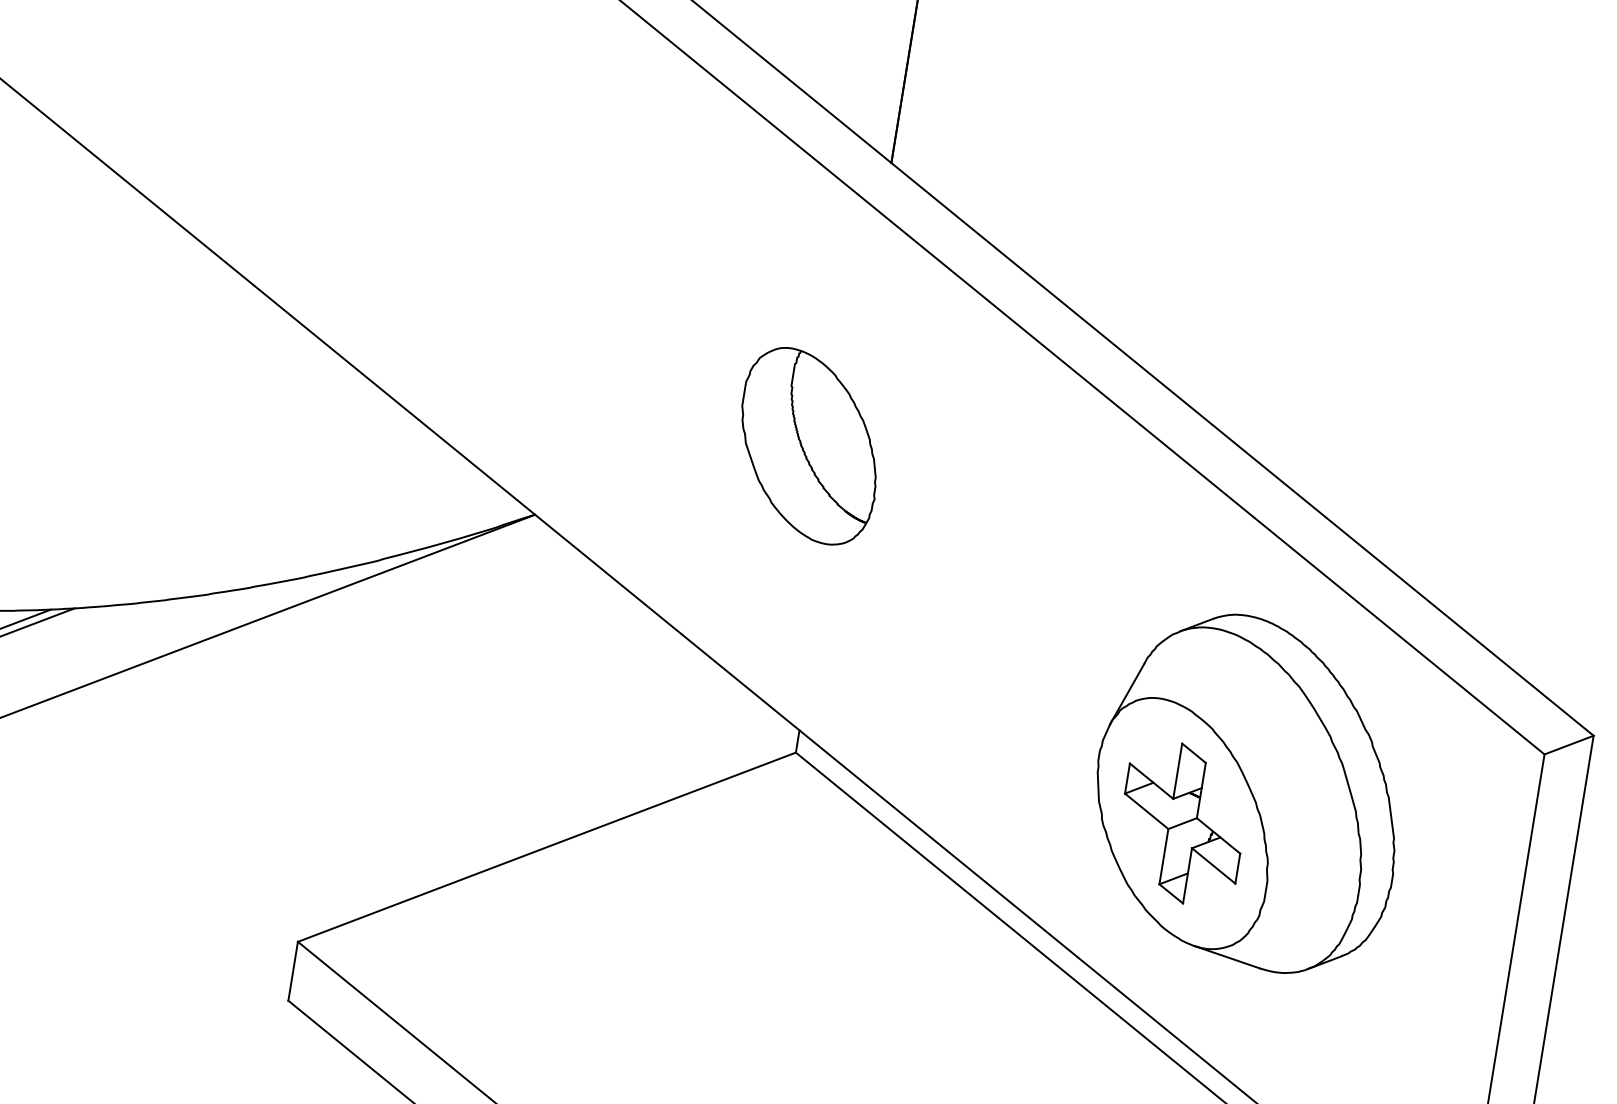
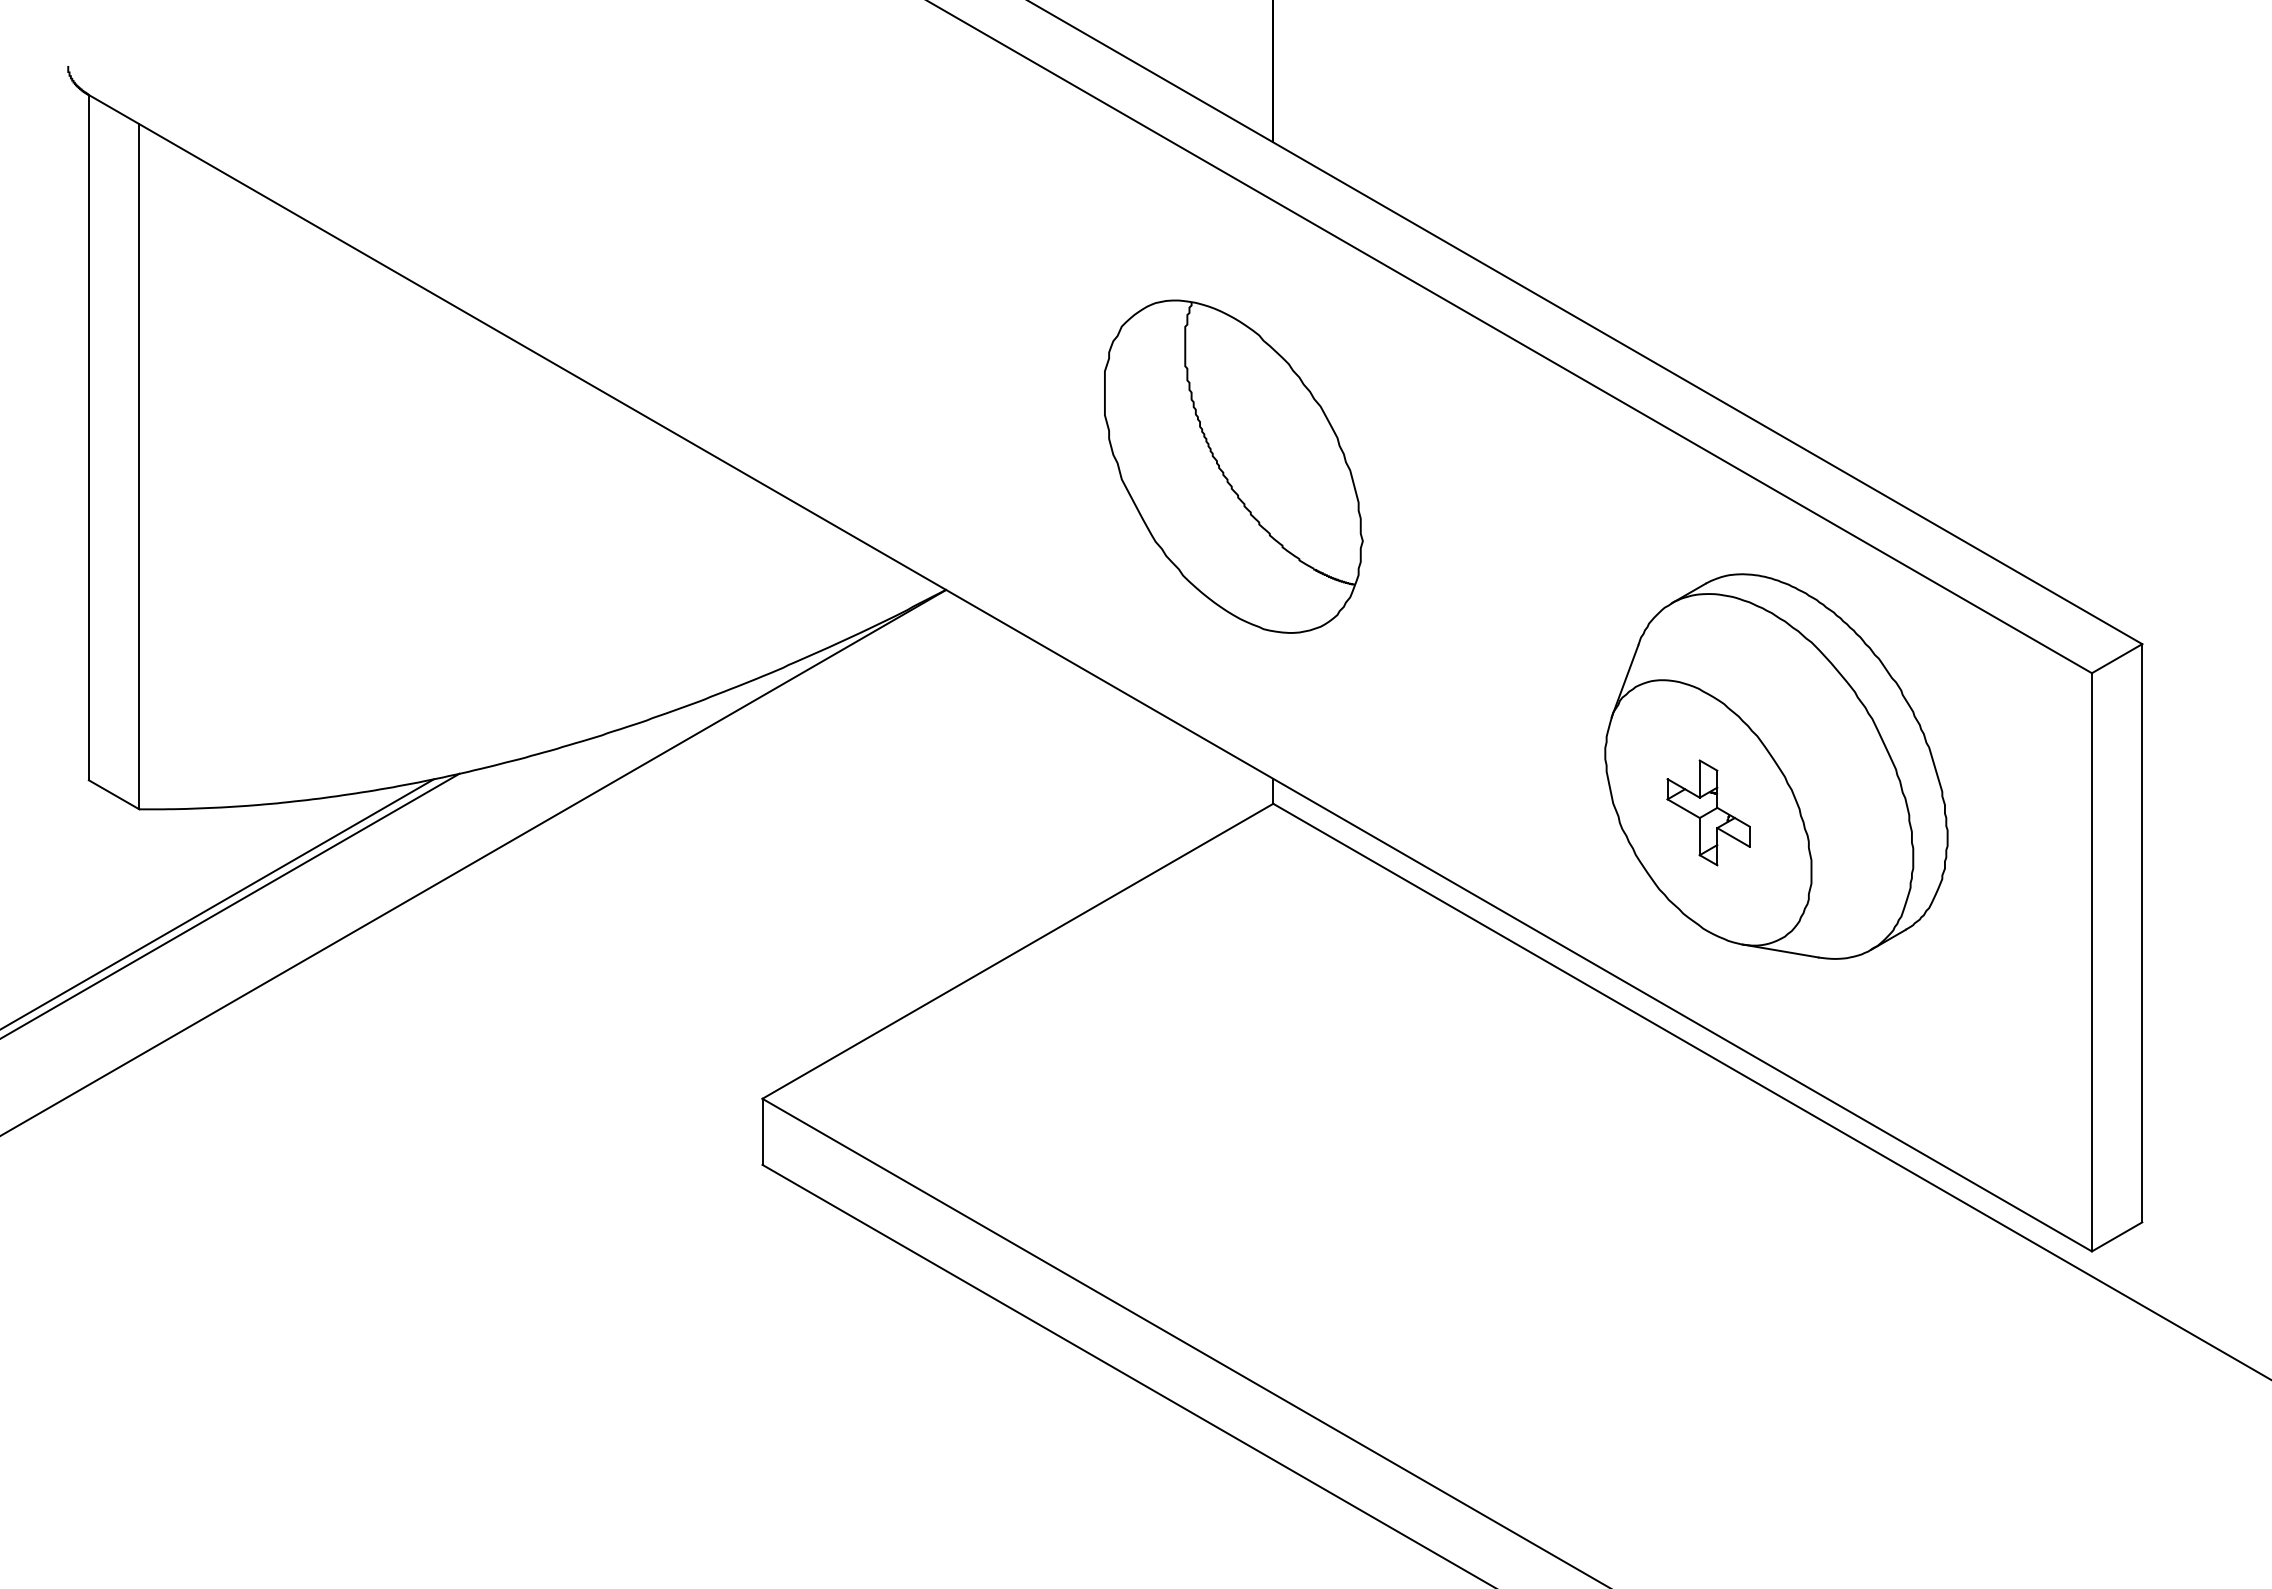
part: (809, 446) -> (1233, 466), size x1.6
part: (1182, 823) -> (1708, 812), size x0.6

